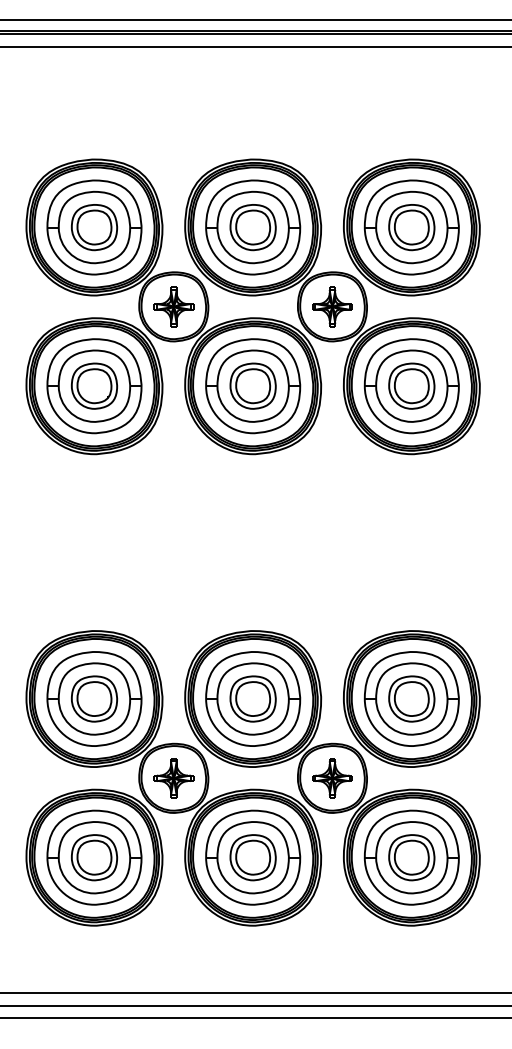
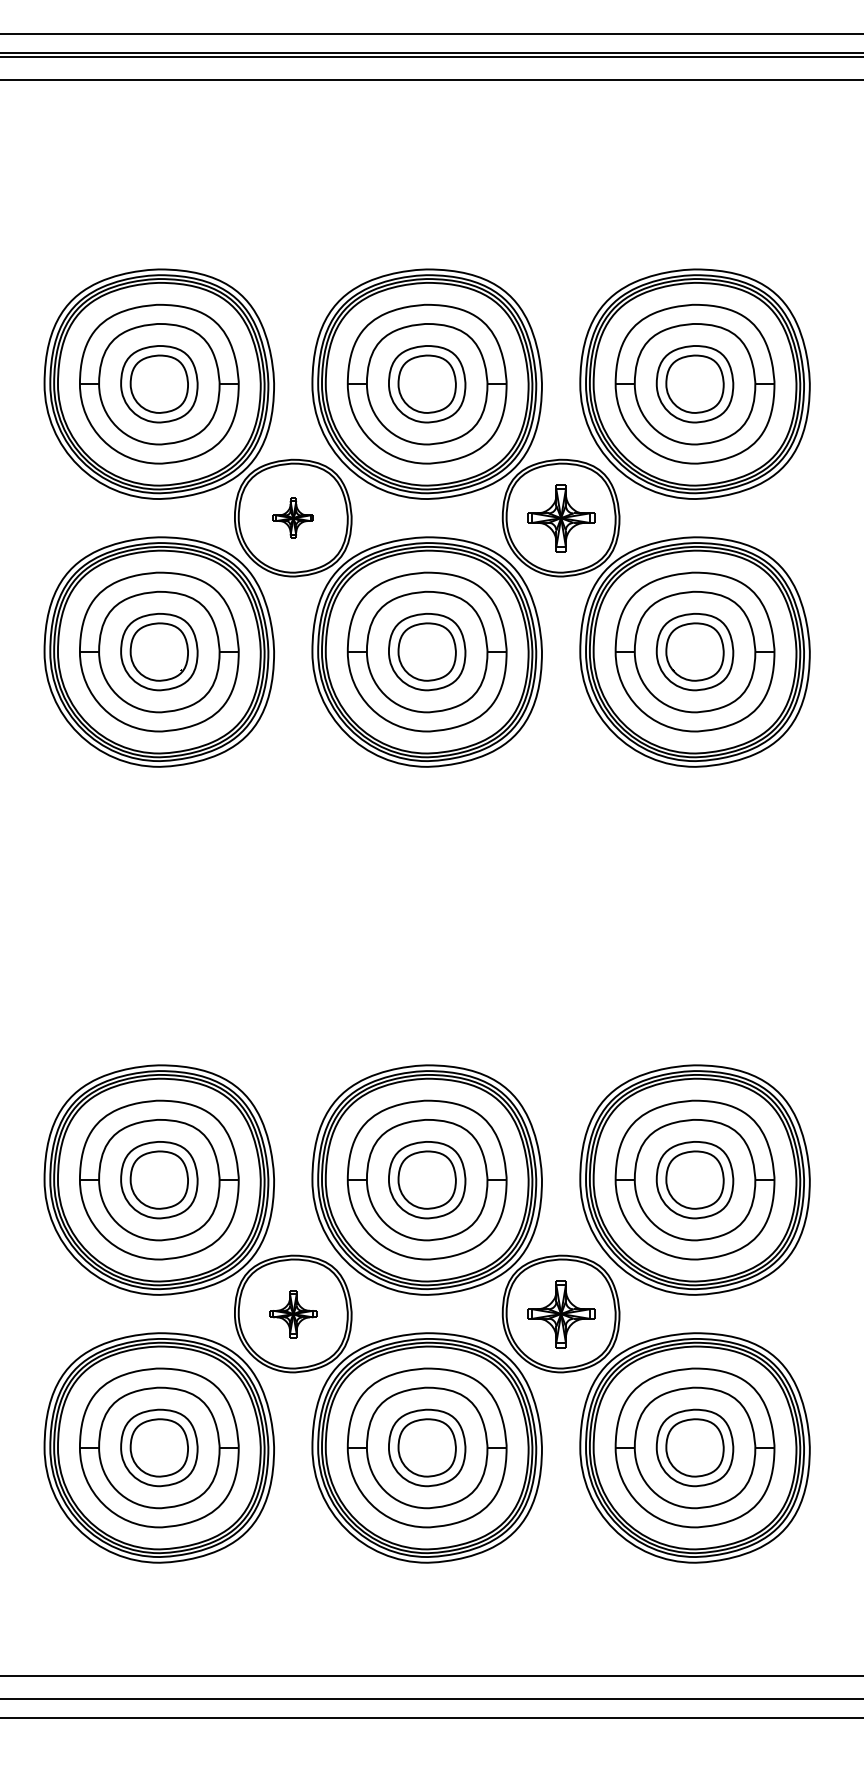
part: (173, 306) -> (292, 517), size x0.6
part: (173, 778) -> (292, 1314), size x0.7

